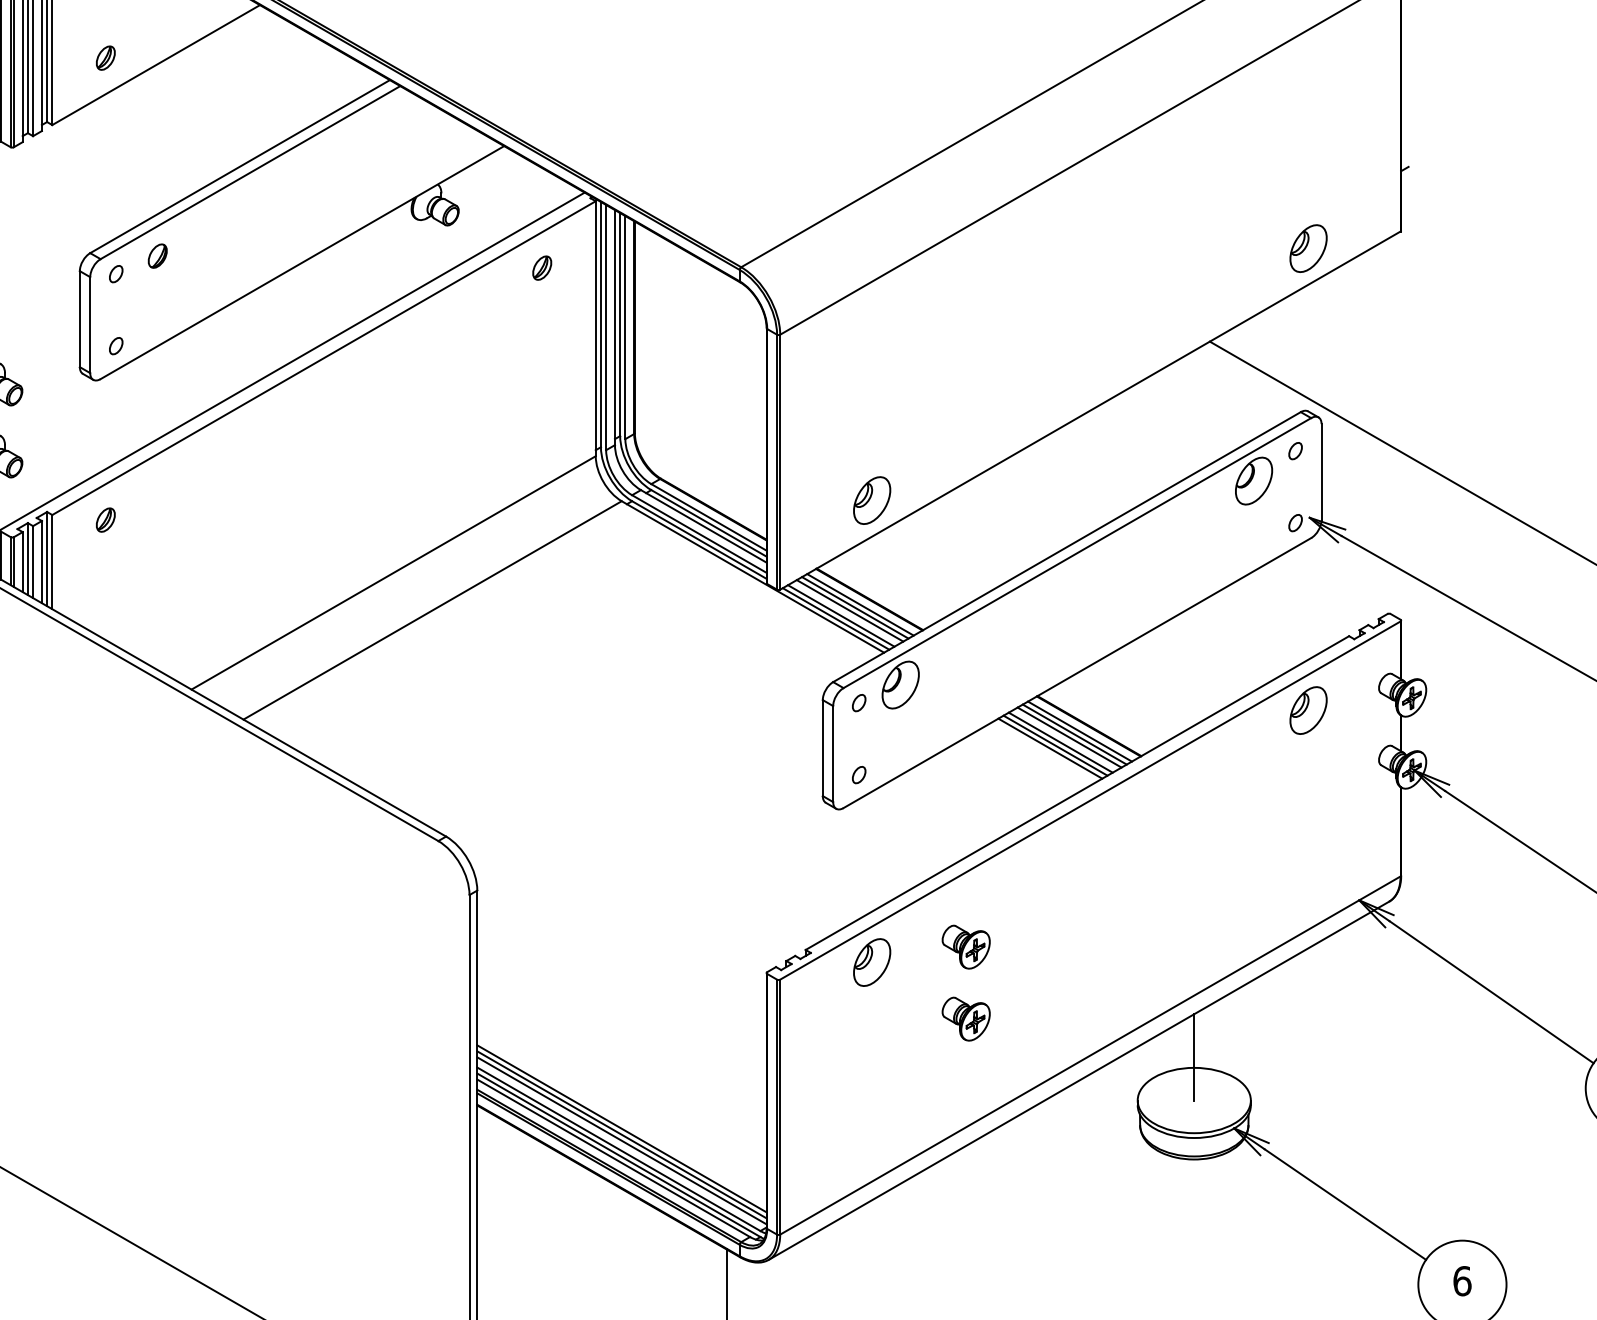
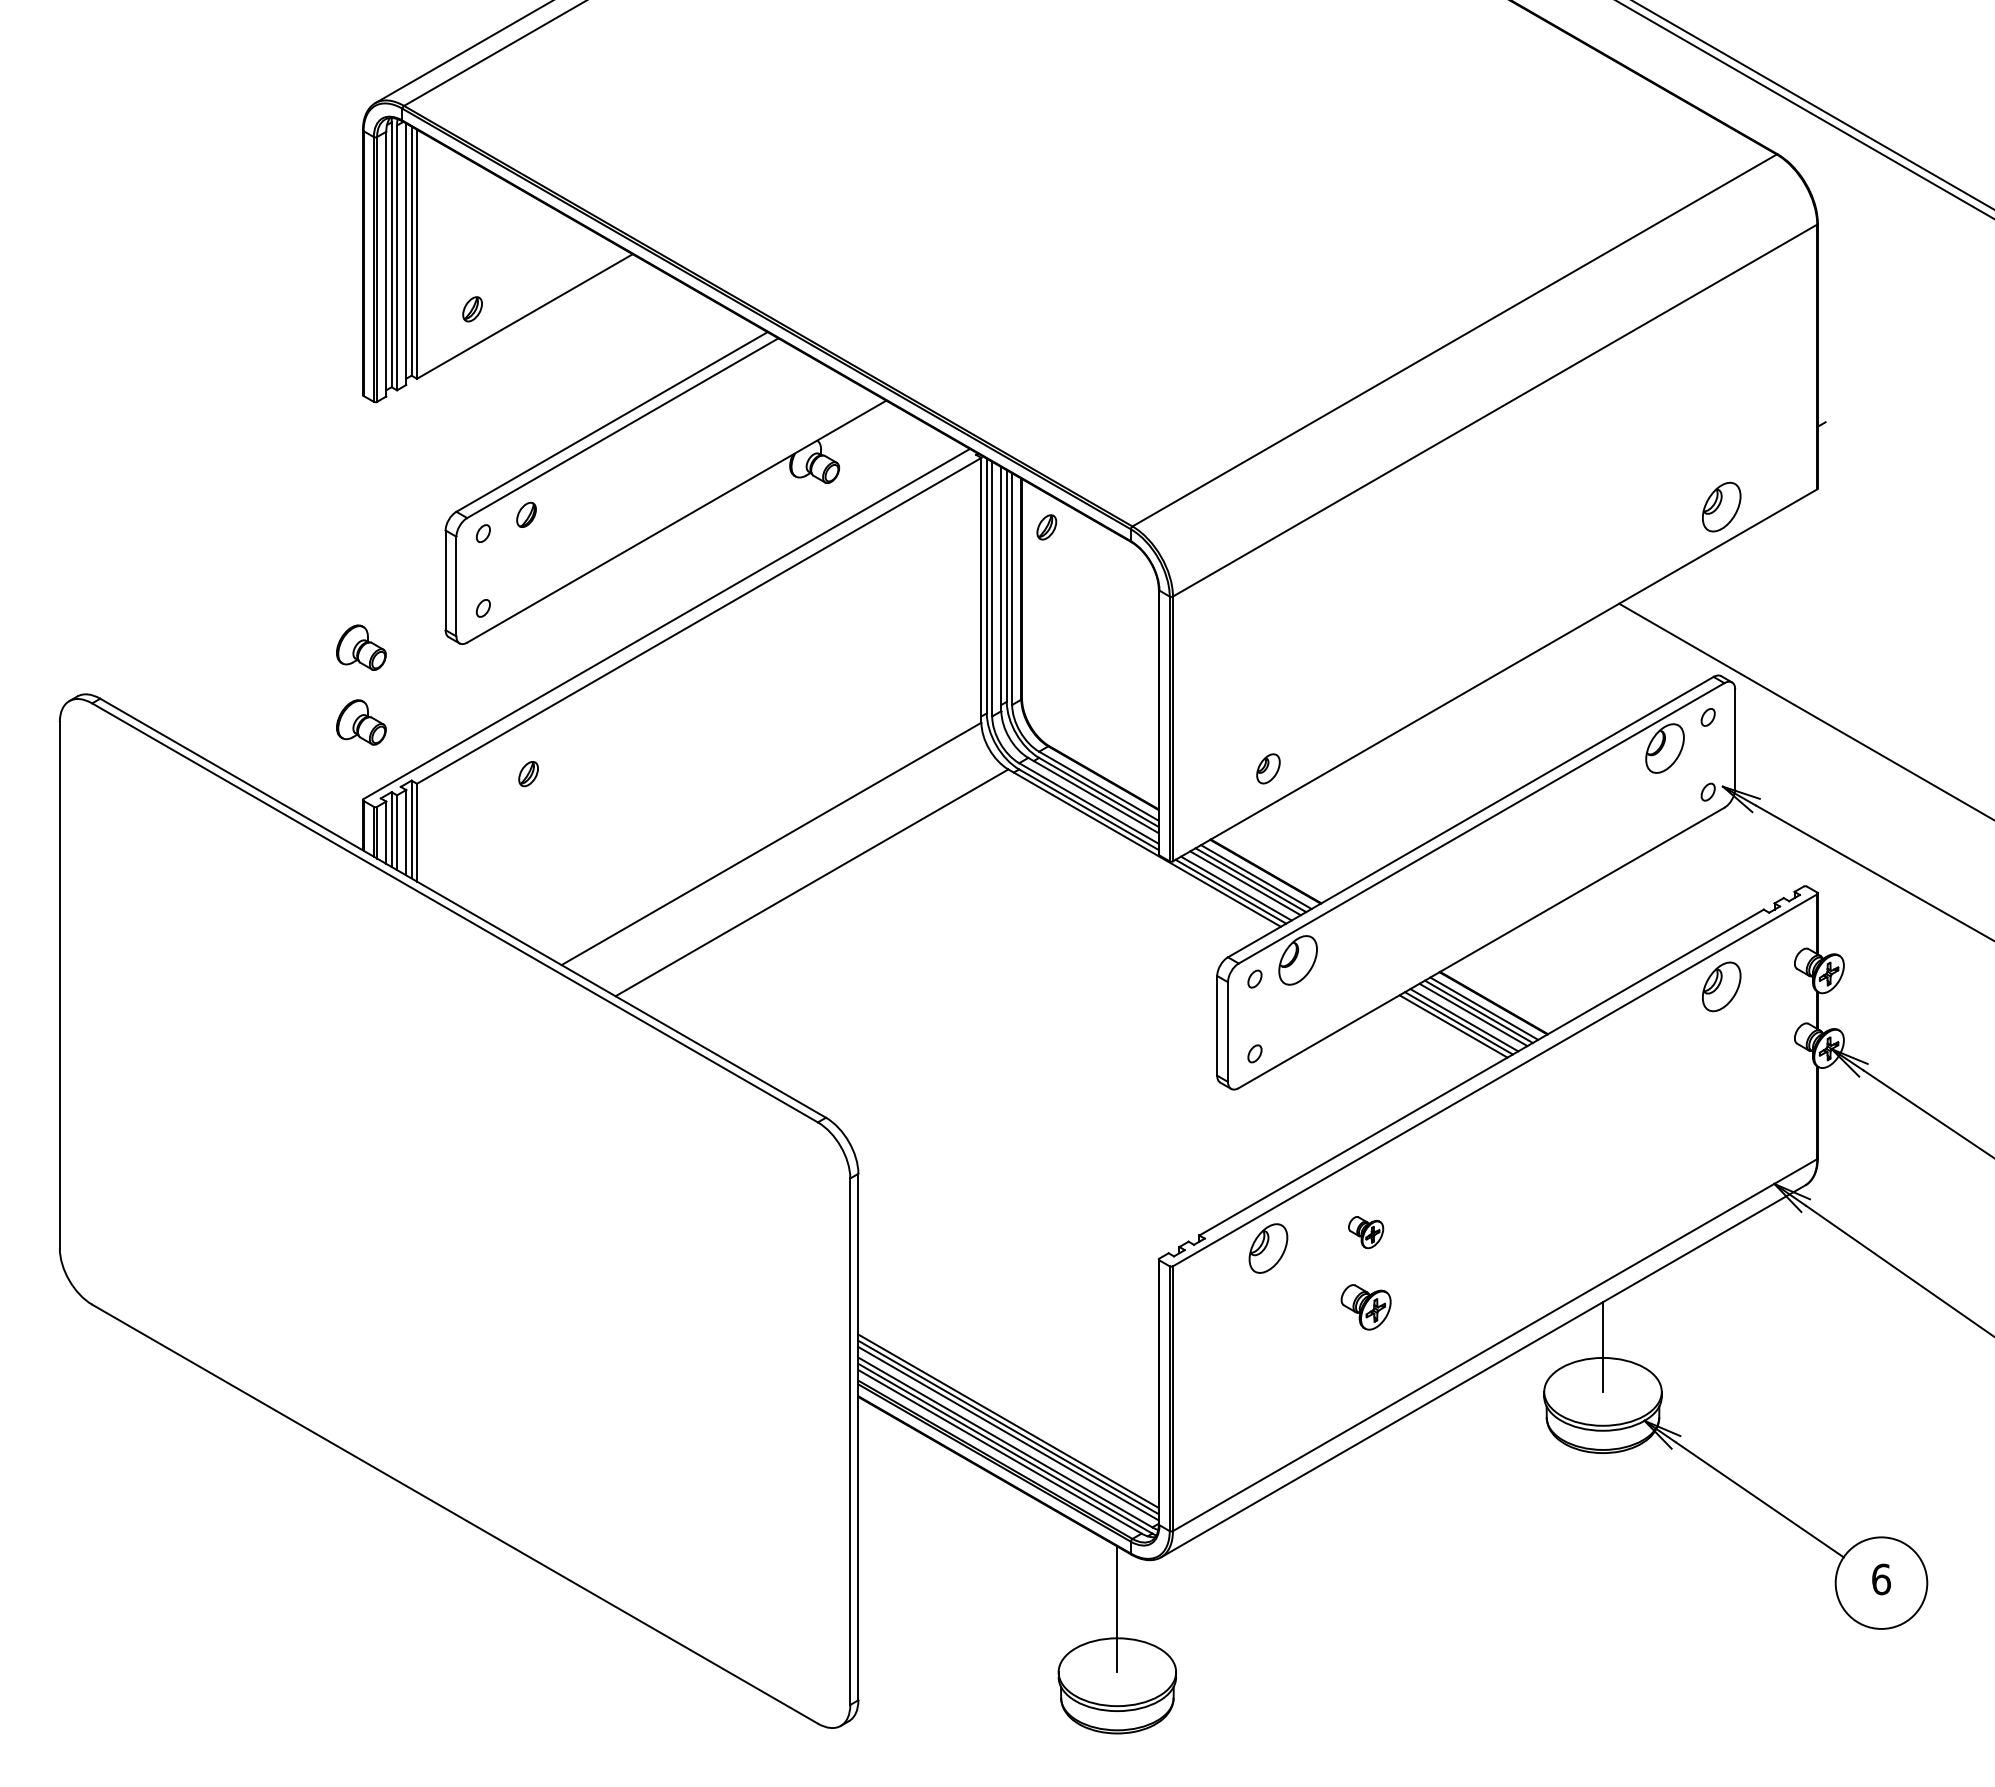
part: (541, 268) -> (1046, 527), moved
part: (872, 500) -> (1268, 768), size x0.6
part: (105, 520) -> (528, 774), moved
part: (965, 947) -> (1365, 1232), size x0.7

